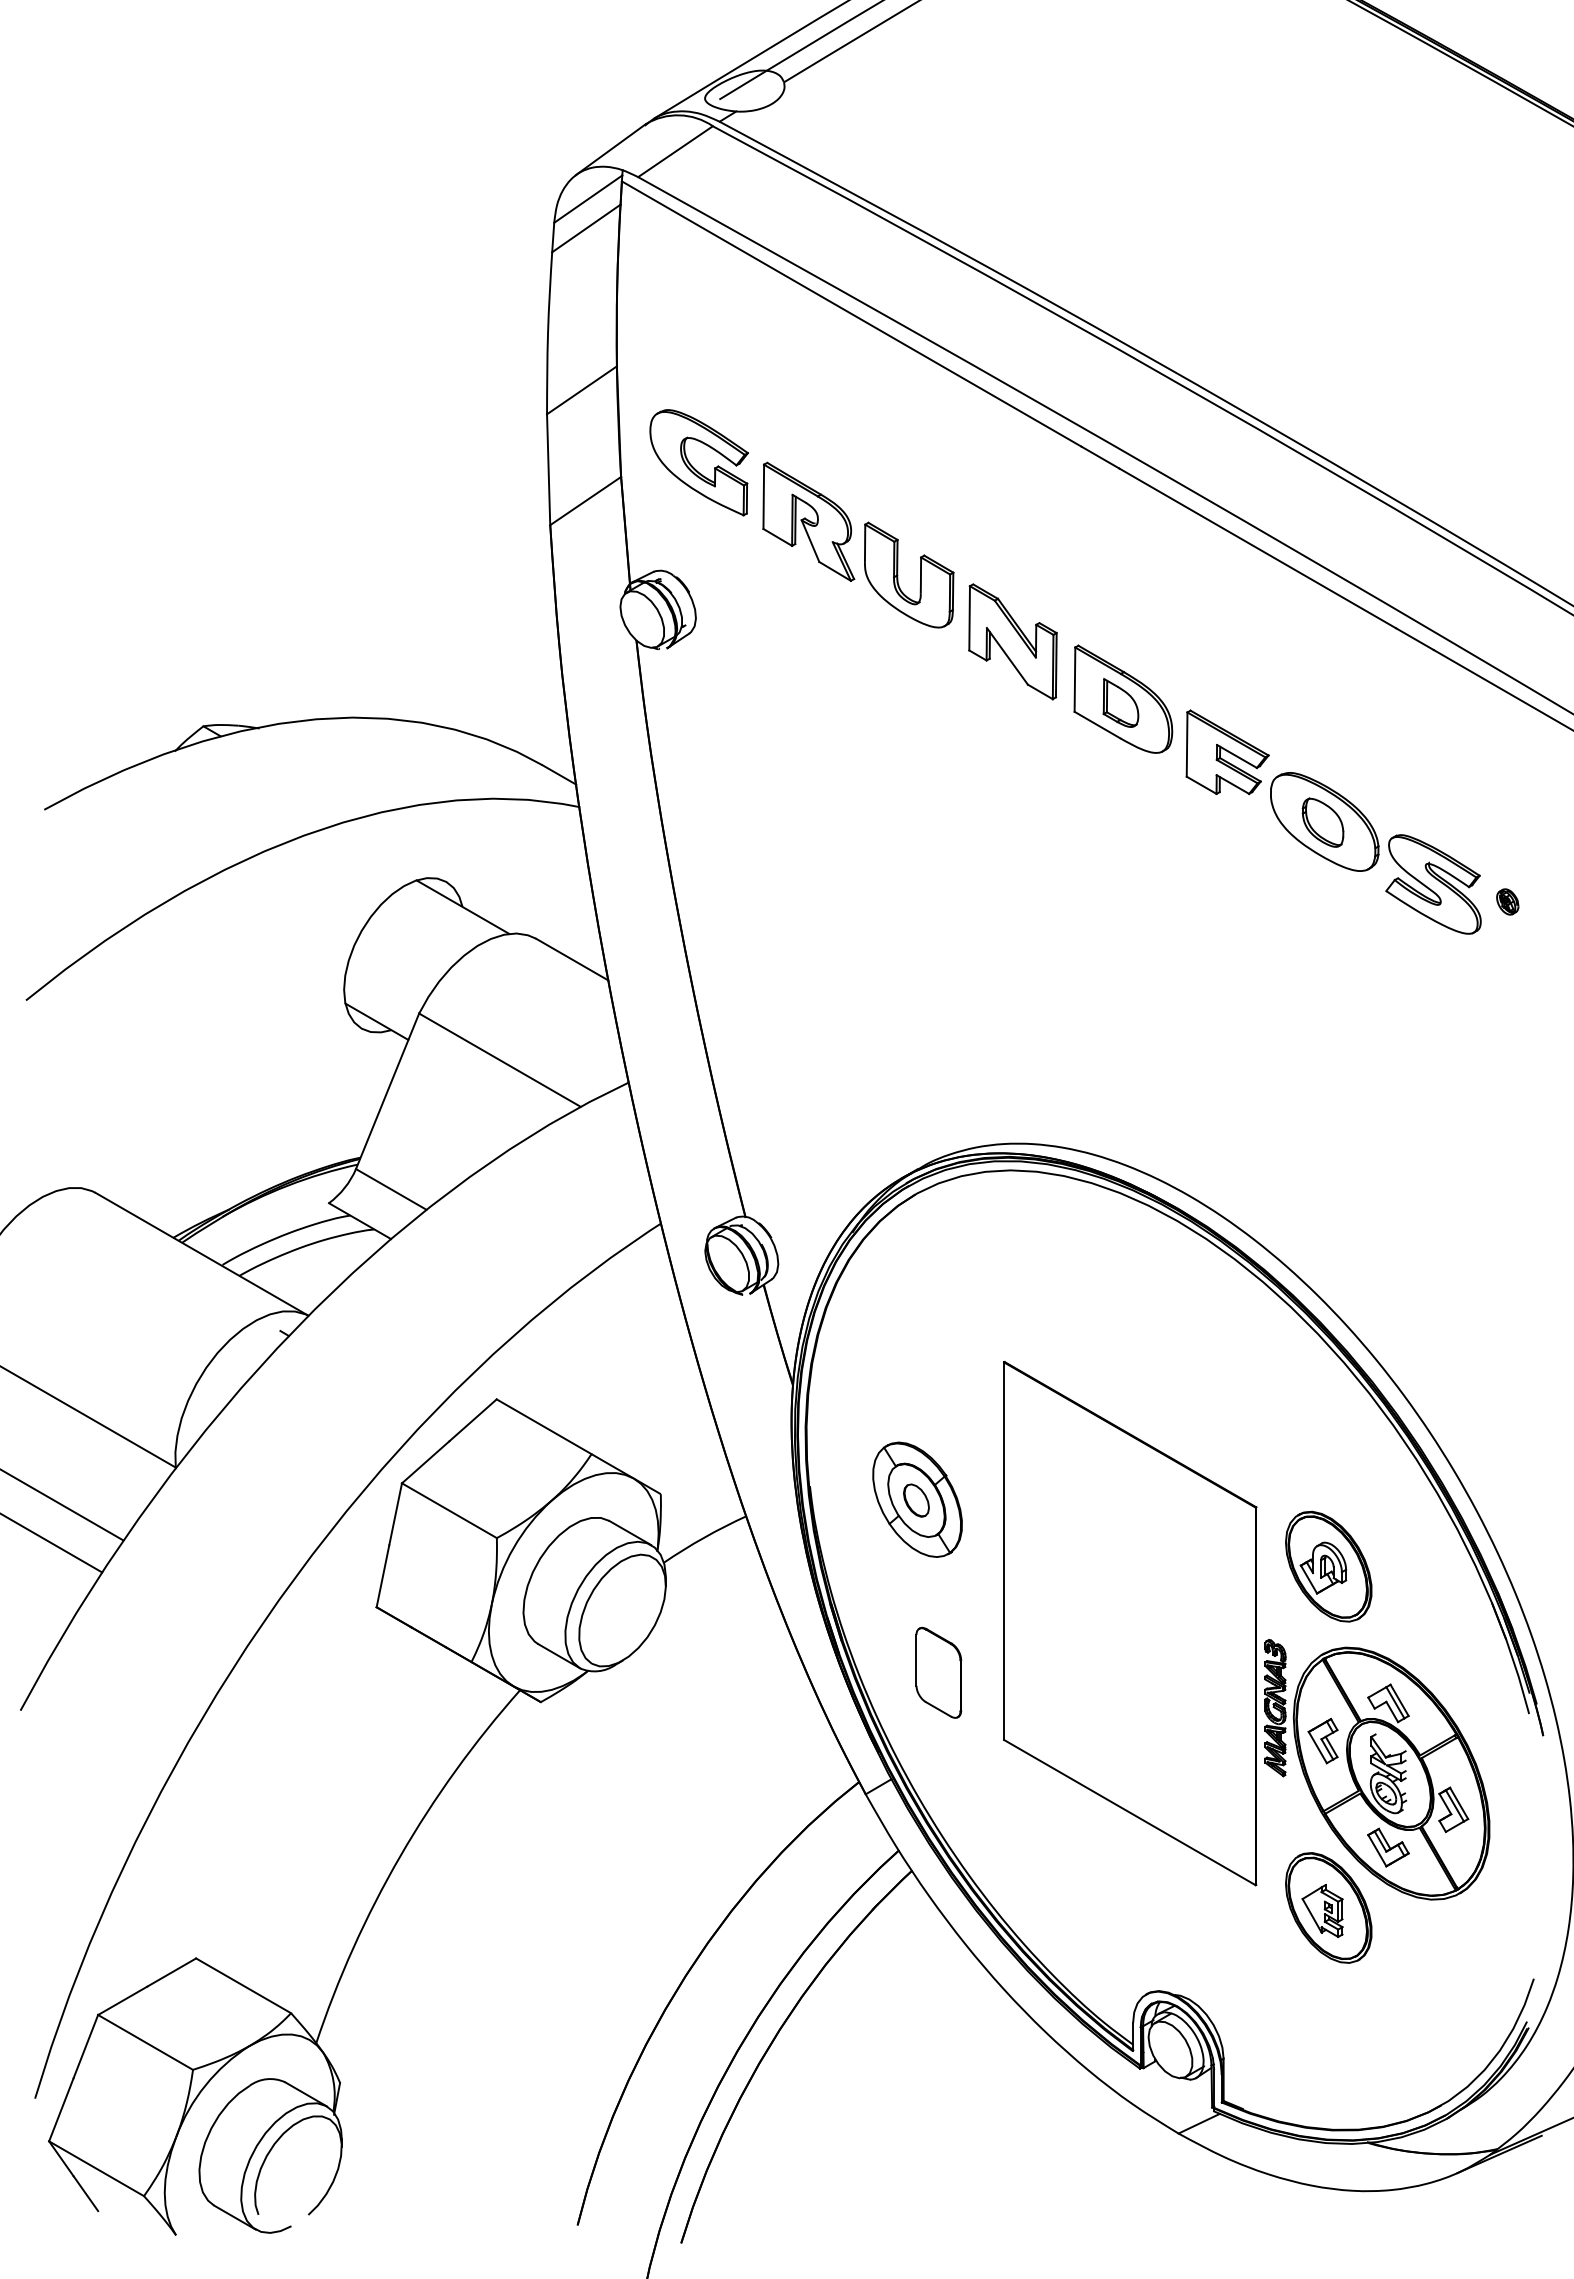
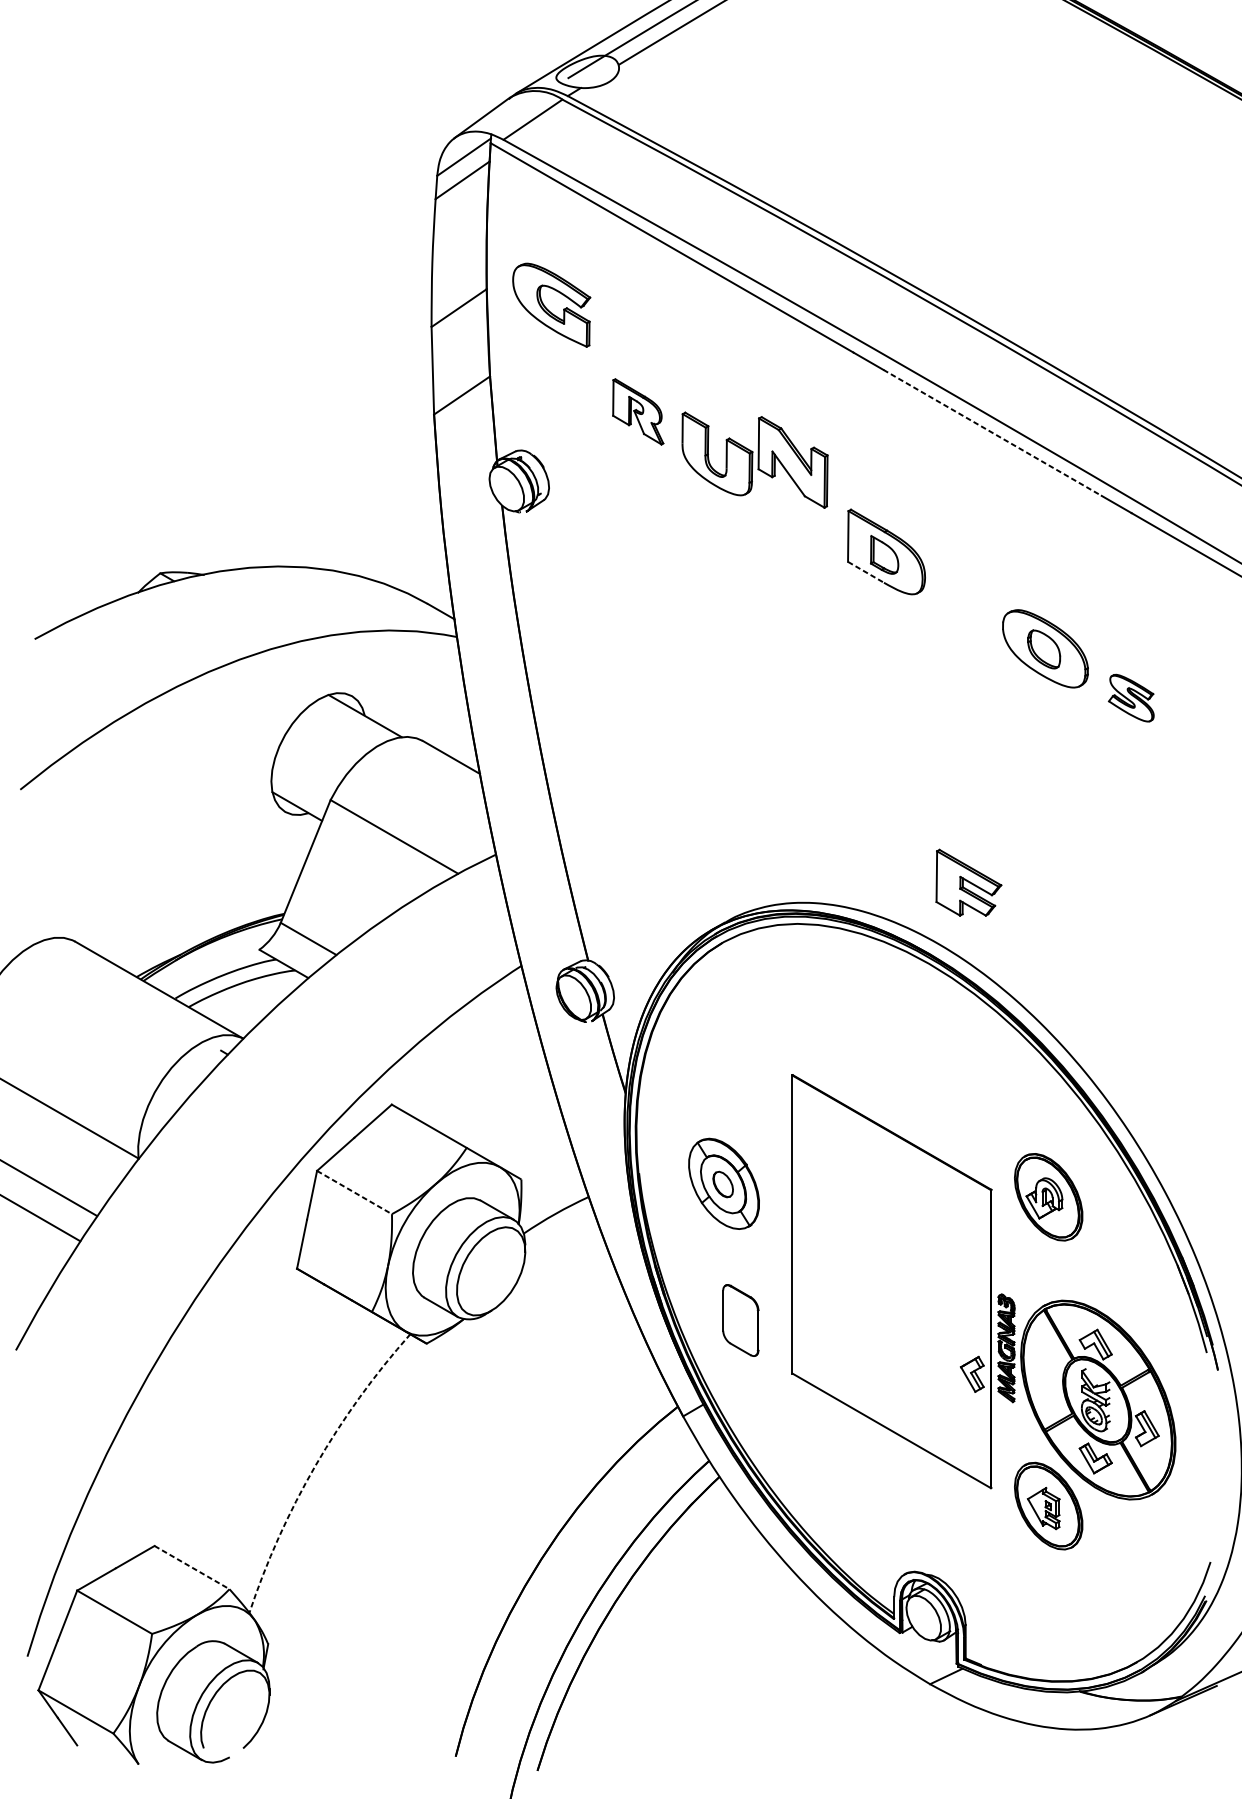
part: (693, 466) -> (547, 308), moved
part: (808, 521) -> (637, 411), size x0.7
line: (1257, 548) -> (992, 432), solid -> dashed
part: (1012, 641) -> (792, 462), moved
line: (1097, 725) -> (866, 572), solid -> dashed
part: (1227, 752) -> (968, 882), moved
part: (1433, 884) -> (1131, 698), size x0.6
part: (1507, 901) -> (1189, 711), removed
line: (449, 1510) -> (354, 1192), solid -> dashed
part: (1328, 1566) -> (1048, 1197), moved
part: (1322, 1740) -> (971, 1373), moved
arc: (400, 1856) -> (315, 1465), solid -> dashed
line: (243, 1985) -> (191, 1567), solid -> dashed

